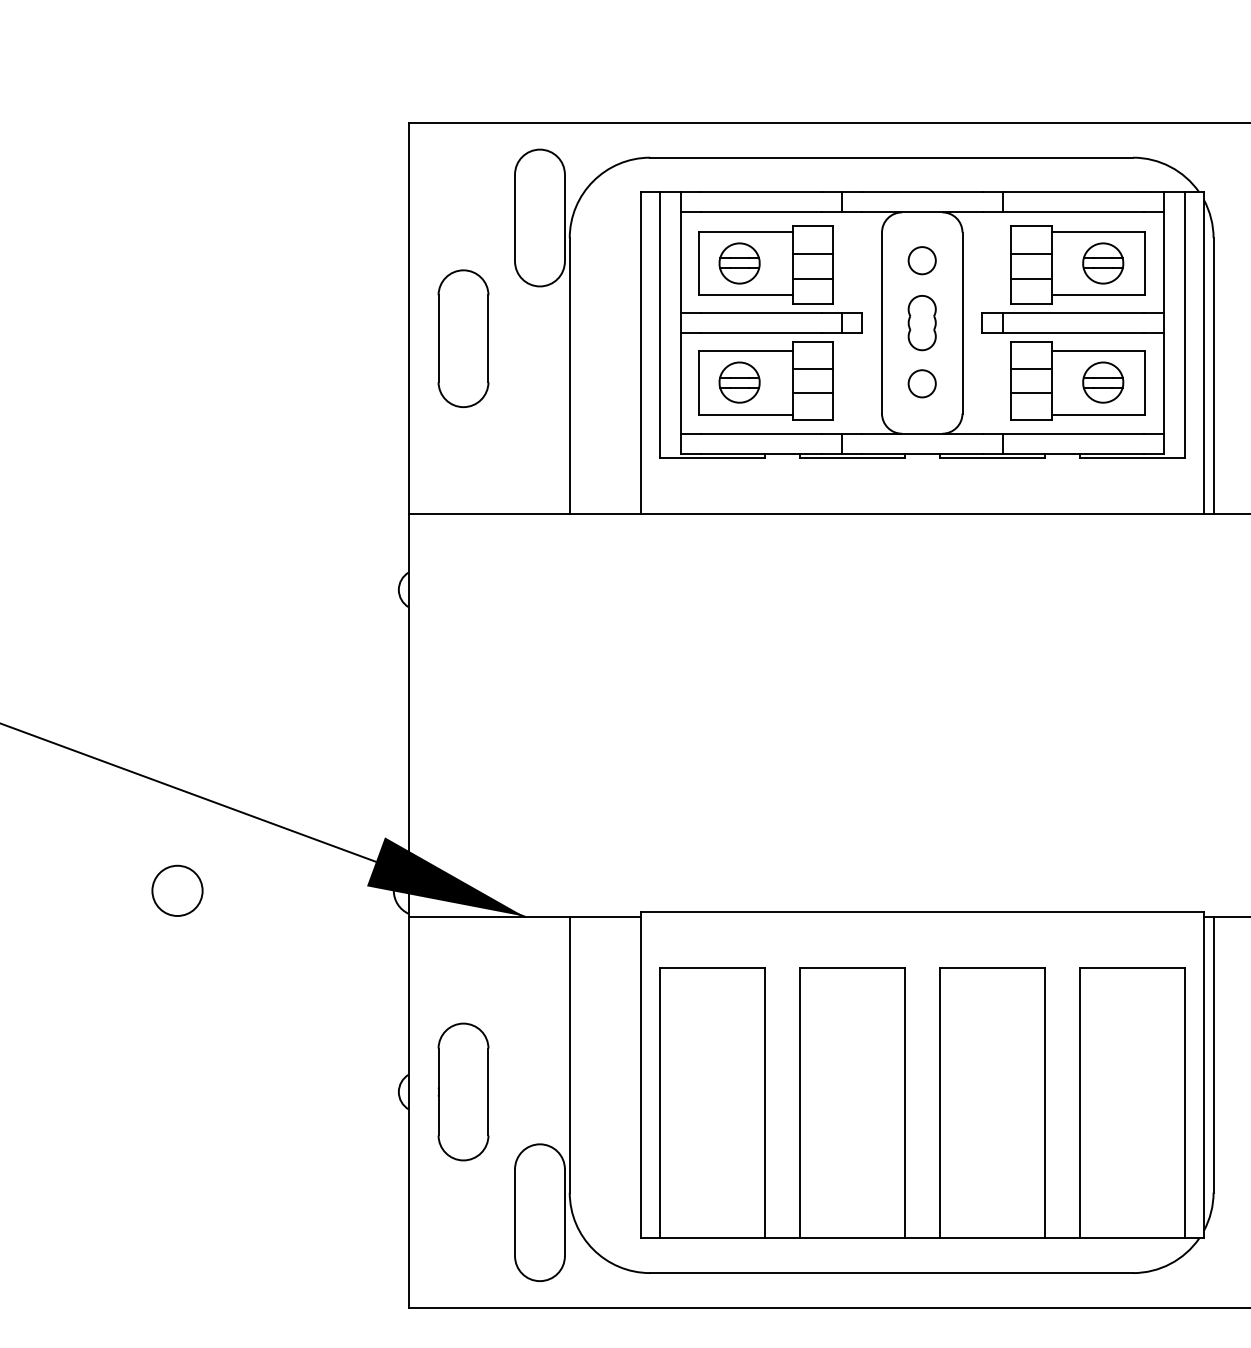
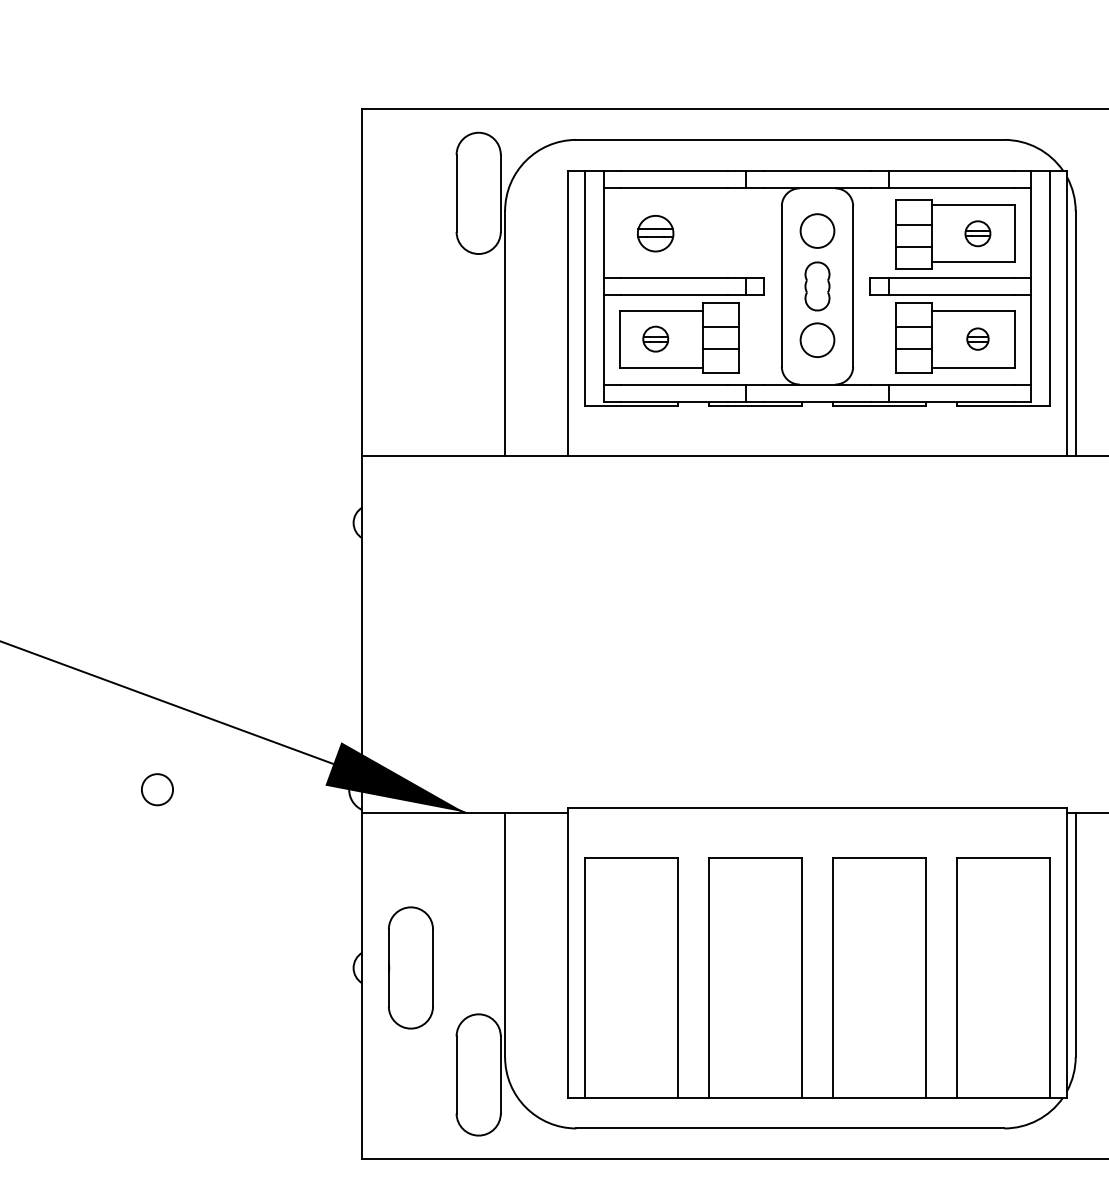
circle: (922, 261) -> (817, 231), size x1.4
part: (1102, 263) -> (977, 233), size x0.7
part: (766, 264) -> (679, 234), removed
part: (463, 337) -> (410, 299), removed
part: (739, 381) -> (655, 338), size x0.7
part: (1102, 381) -> (977, 338), size x0.6
circle: (922, 384) -> (817, 340), size x1.4
circle: (177, 890) -> (157, 789), size x0.7

